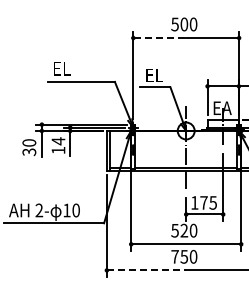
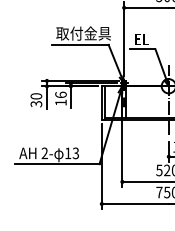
line: (160, 38) -> (147, 8), dashed -> solid
text: (84, 68) -> (82, 33), EL -> 取付金具
text: (58, 141) -> (61, 95), 14 -> 16
text: (75, 210) -> (75, 153), 10 -> 13
line: (147, 270) -> (136, 204), dashed -> solid

